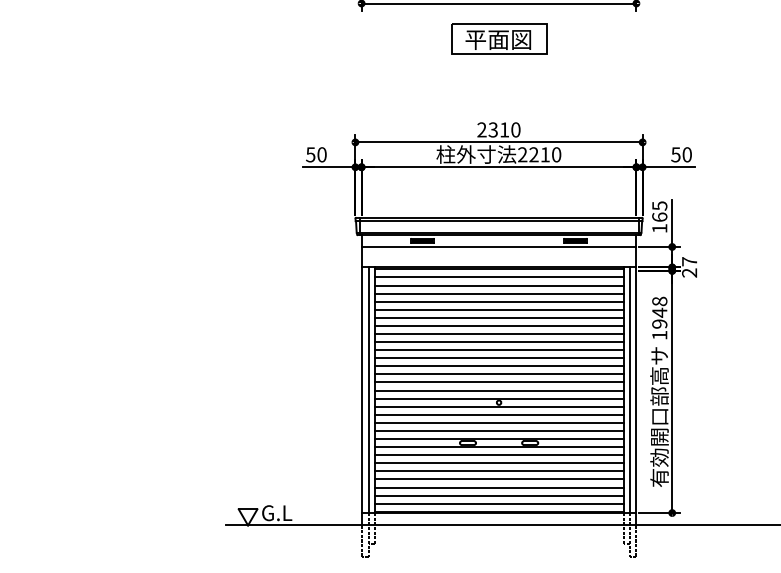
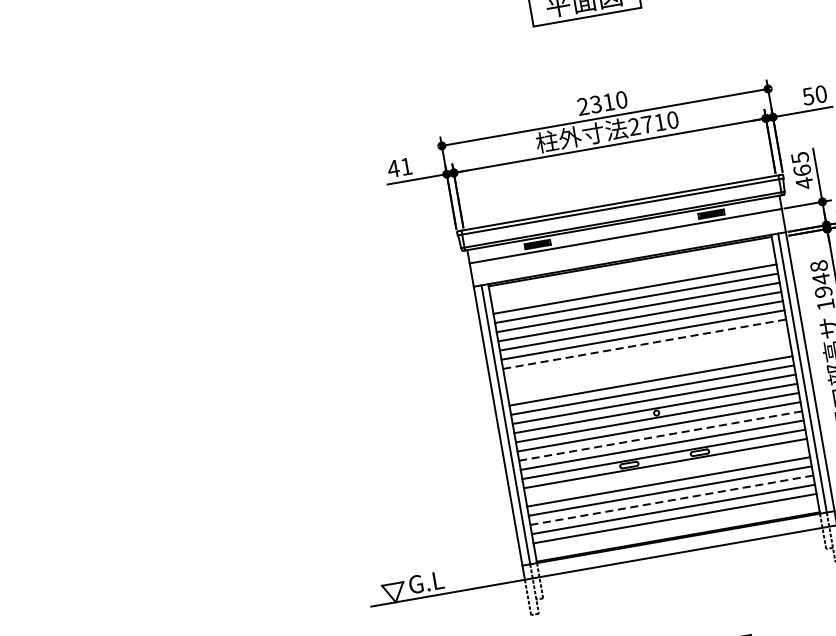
text: (315, 154) -> (398, 167), 50 -> 41
text: (533, 154) -> (646, 124), 2210 -> 2710
text: (659, 228) -> (804, 183), 165 -> 465
line: (498, 277) -> (631, 270), removed
line: (498, 285) -> (632, 280), removed
line: (499, 342) -> (645, 344), solid -> dashed
line: (498, 350) -> (645, 353), removed
line: (498, 358) -> (647, 363), removed
line: (498, 366) -> (648, 372), removed
line: (499, 422) -> (661, 435), solid -> dashed
line: (498, 455) -> (666, 473), removed
line: (499, 479) -> (672, 500), solid -> dashed
line: (498, 503) -> (675, 527), removed

